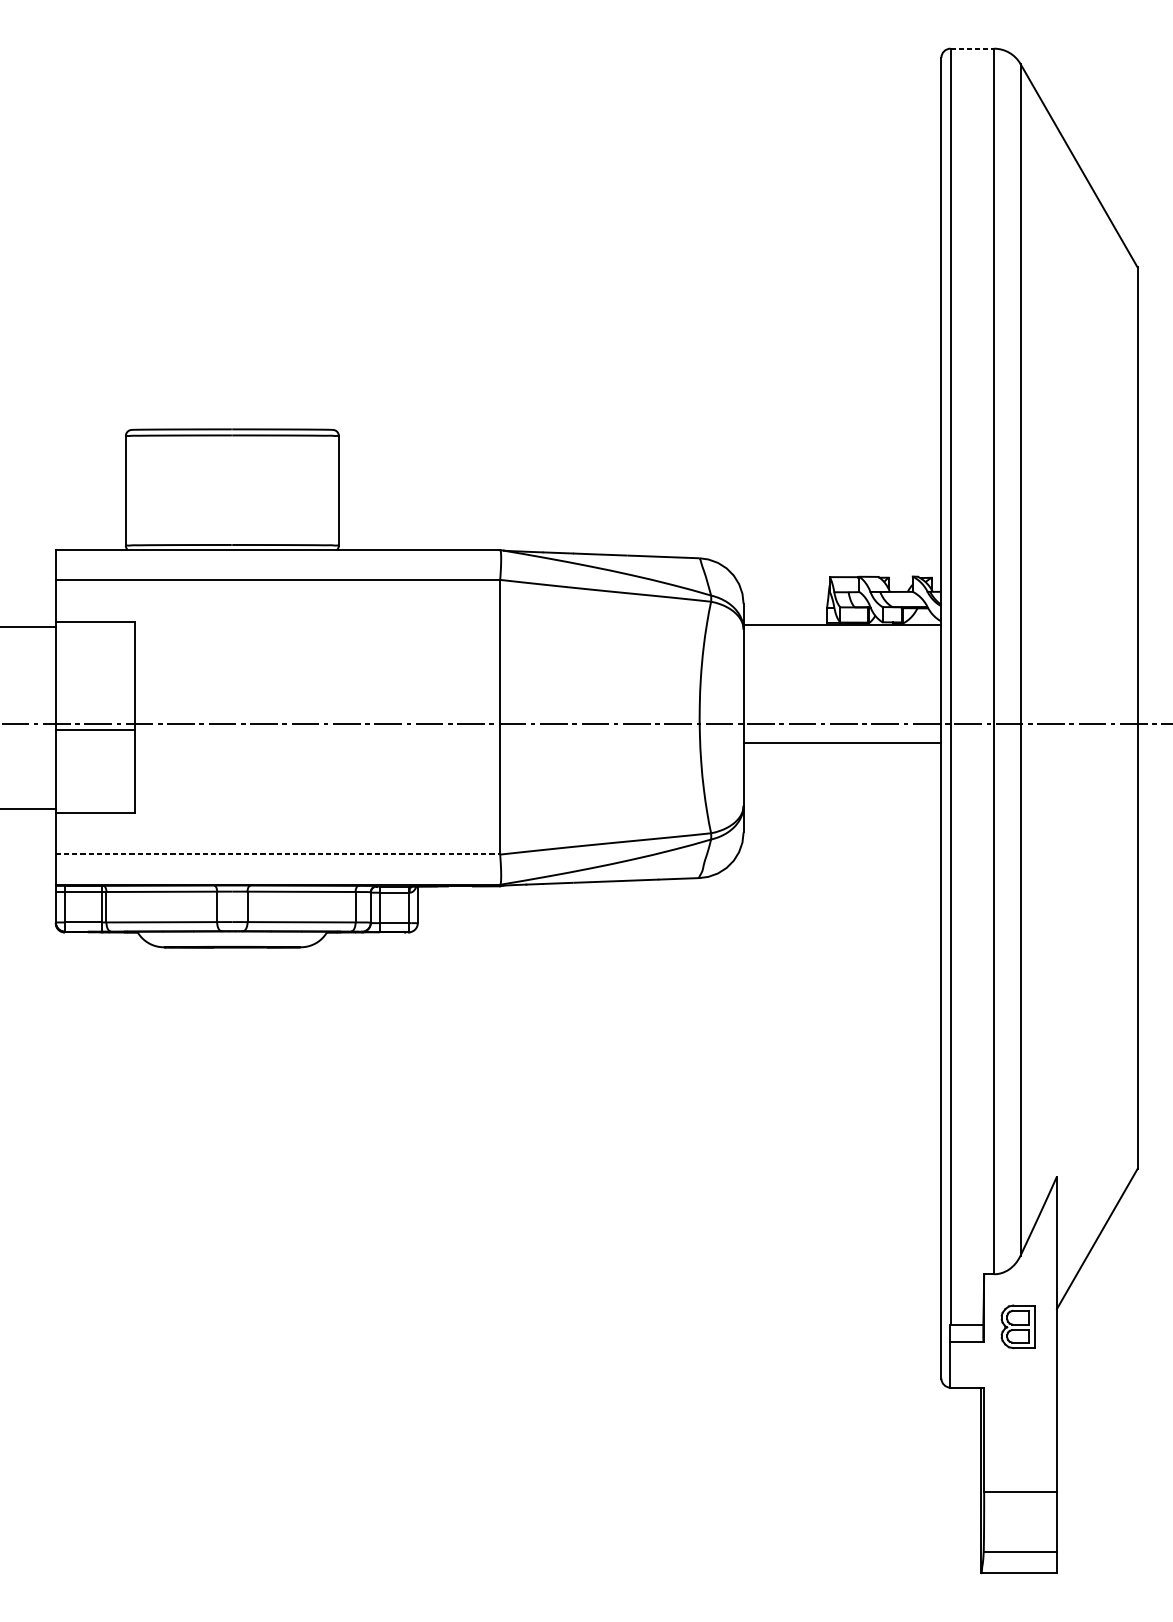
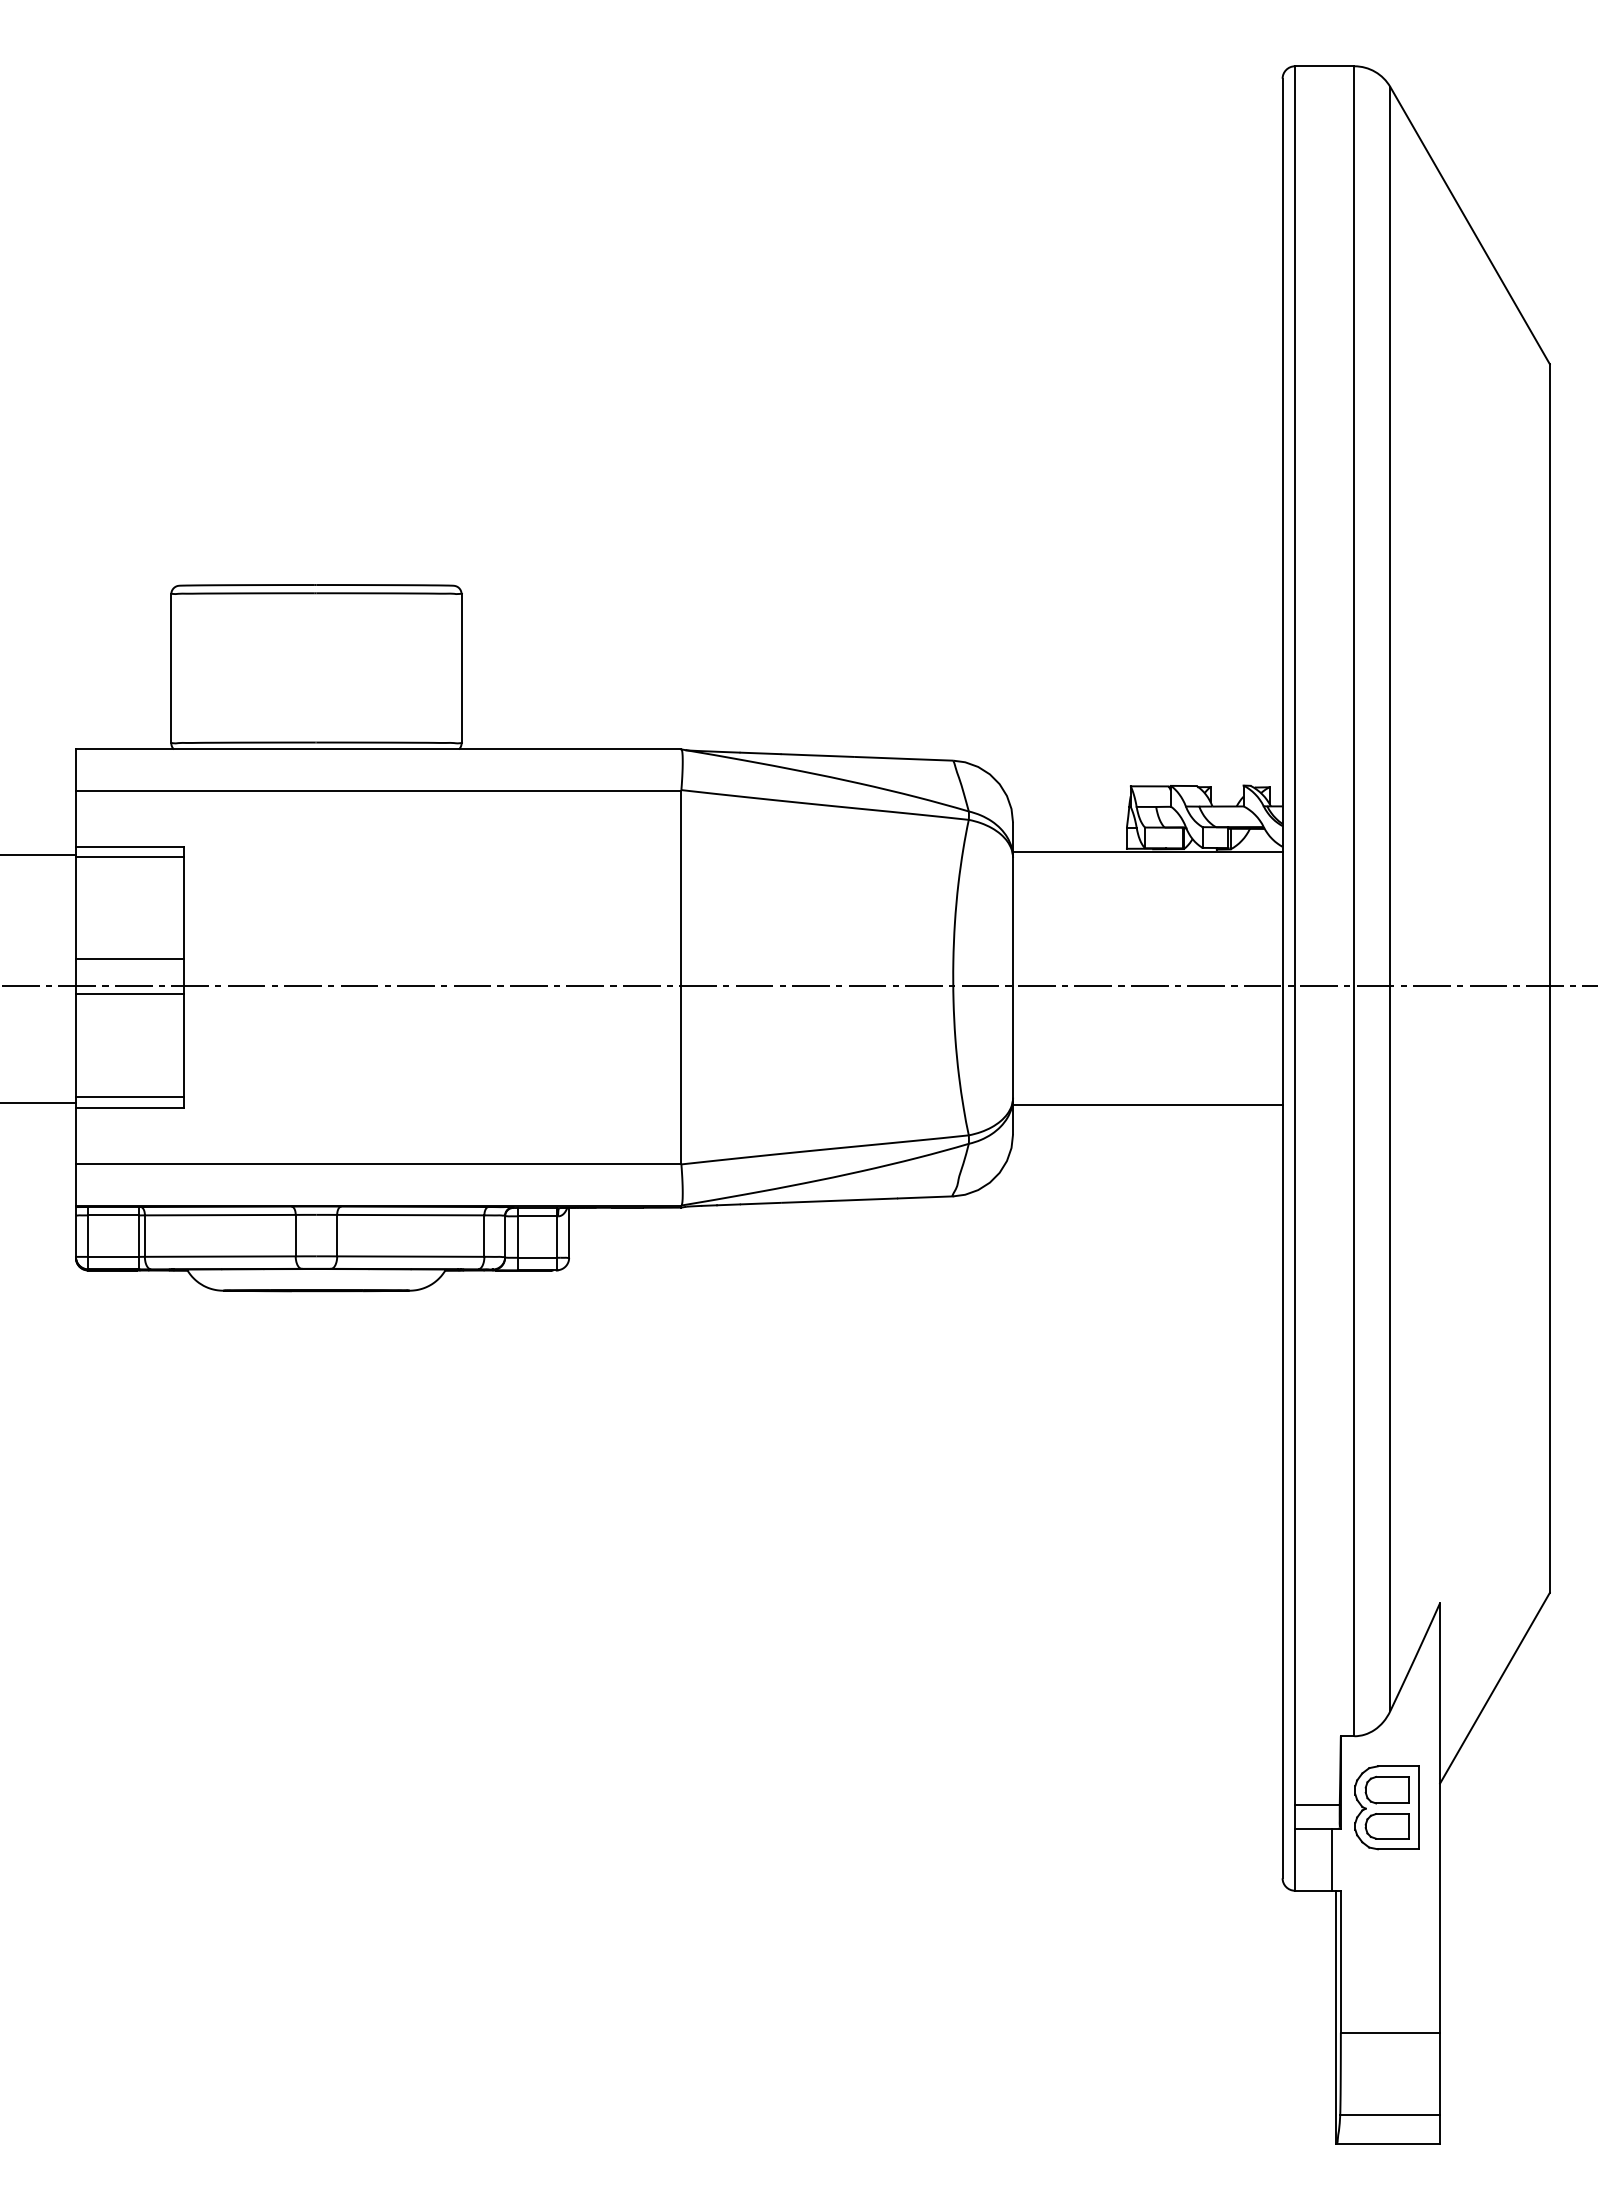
line: (972, 48) -> (1324, 66), dashed -> solid
line: (95, 629) -> (129, 857), added
line: (95, 704) -> (129, 959), added
line: (842, 743) -> (1147, 1104), moved
line: (95, 805) -> (129, 1097), added
line: (277, 853) -> (378, 1163), dashed -> solid
part: (1017, 1326) -> (1386, 1807), size x1.43
line: (978, 1364) -> (1332, 1859), added

